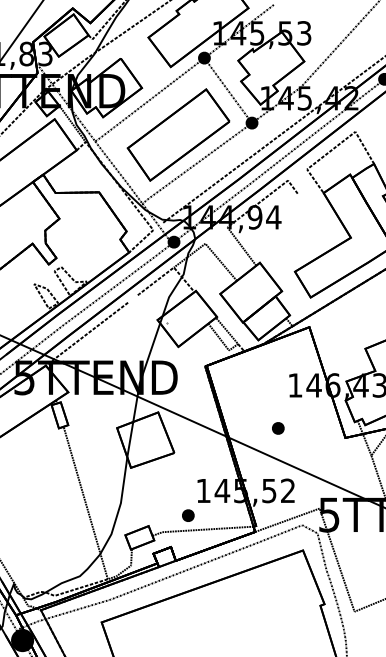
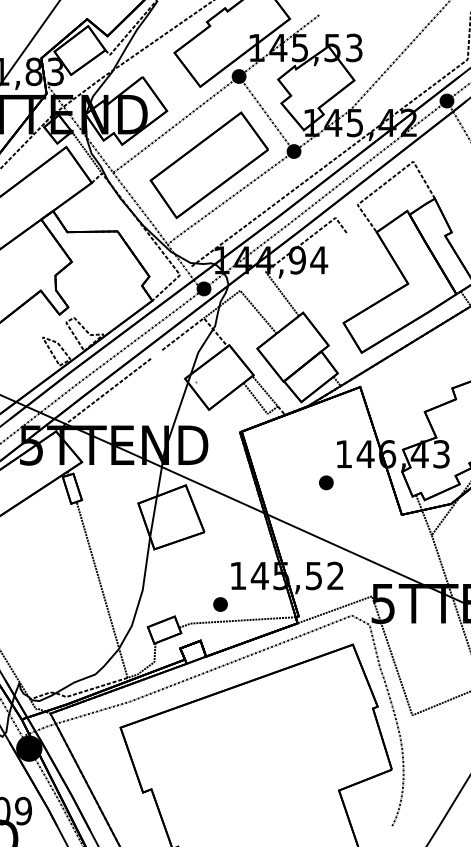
part: (278, 428) -> (326, 482), moved

